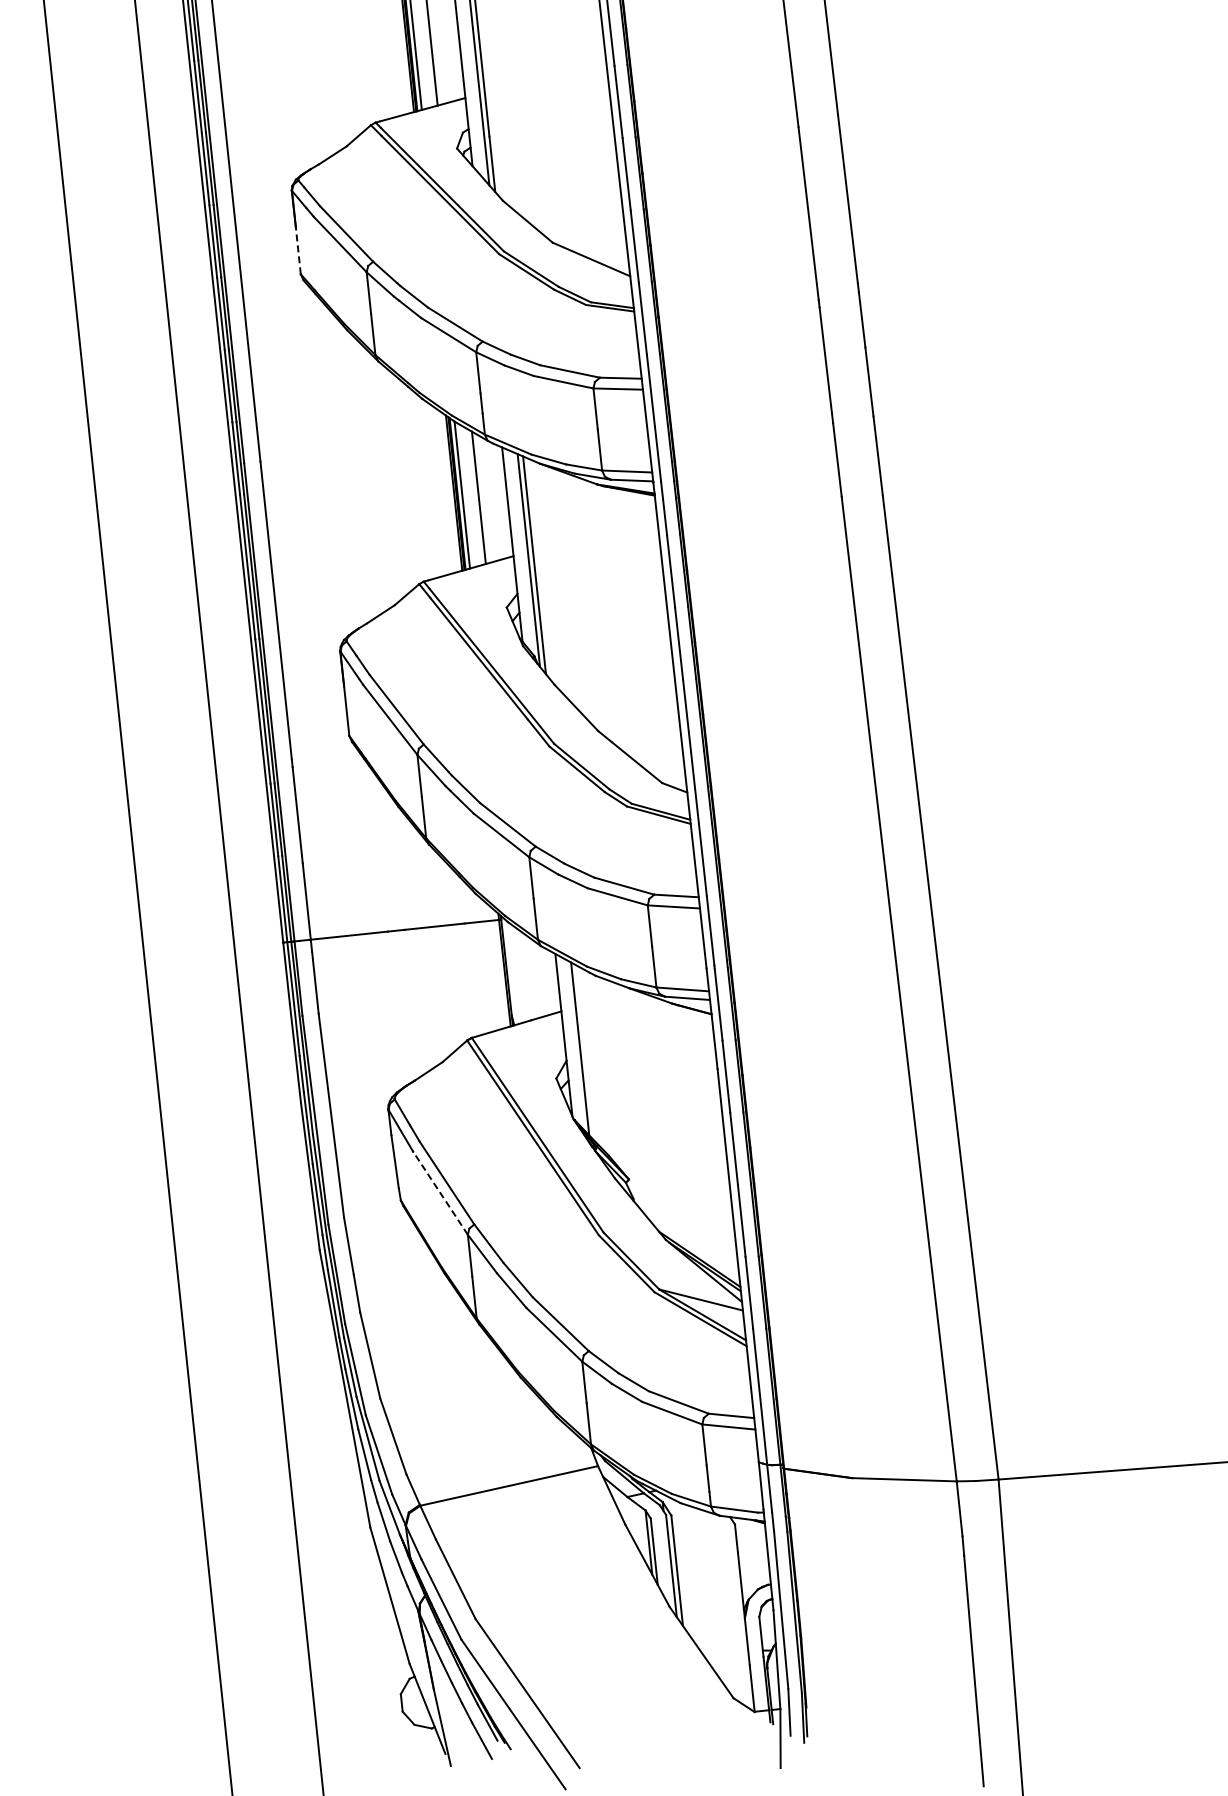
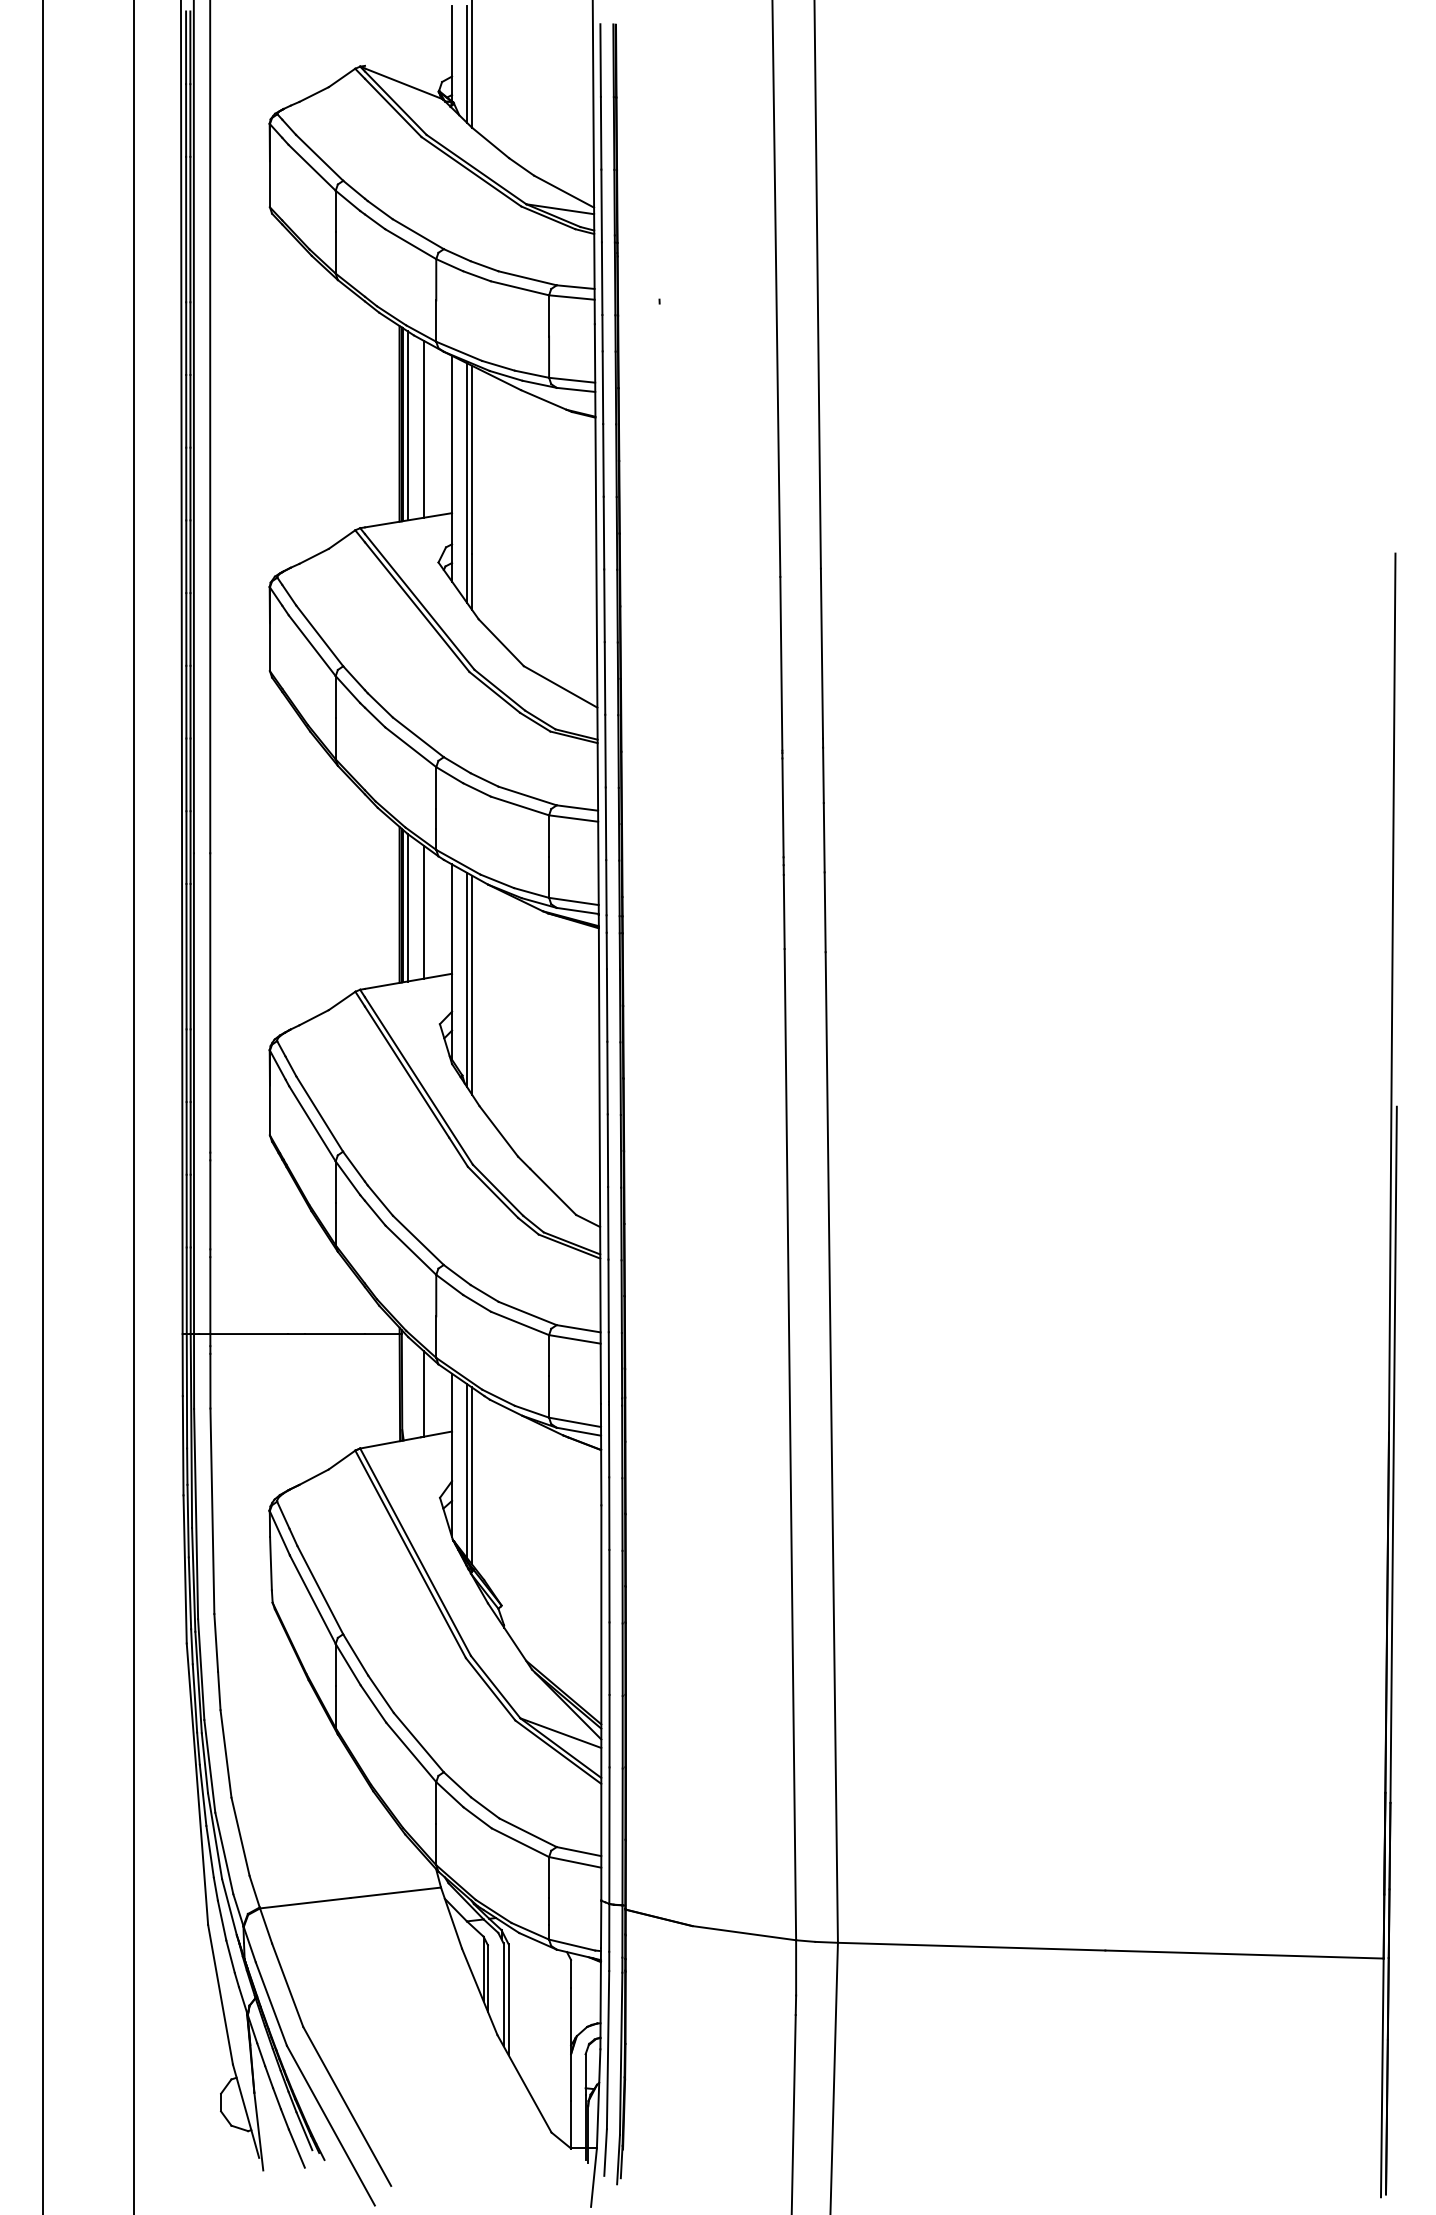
line: (297, 250) -> (269, 647), dashed -> solid
line: (529, 976) -> (423, 1393), added
line: (585, 1053) -> (471, 1475), added
line: (440, 1193) -> (312, 1599), dashed -> solid

